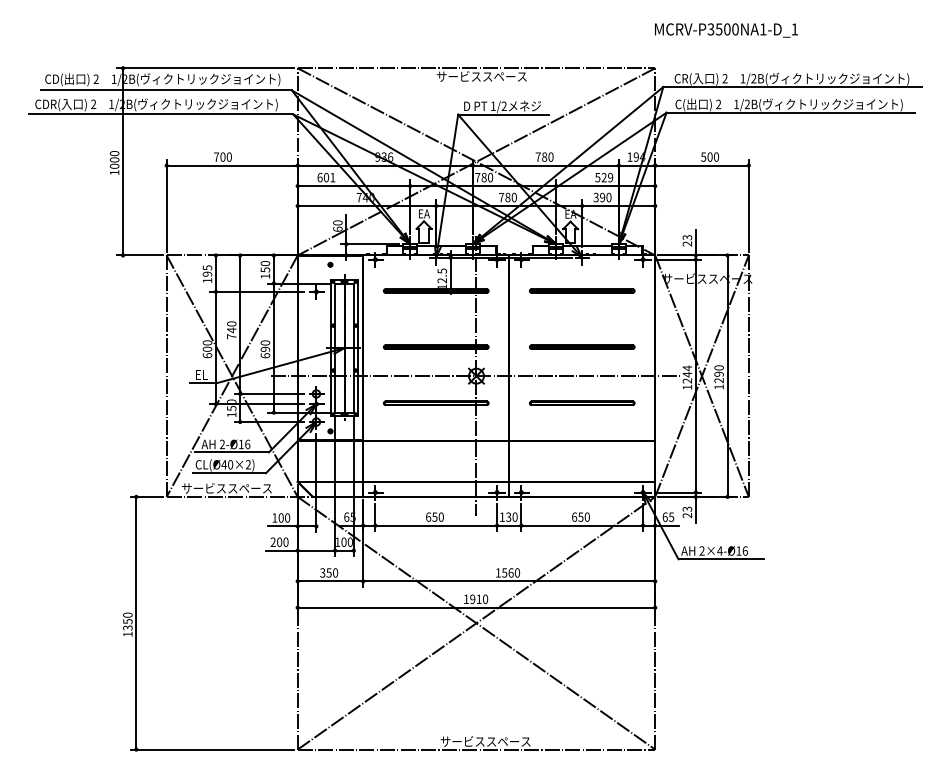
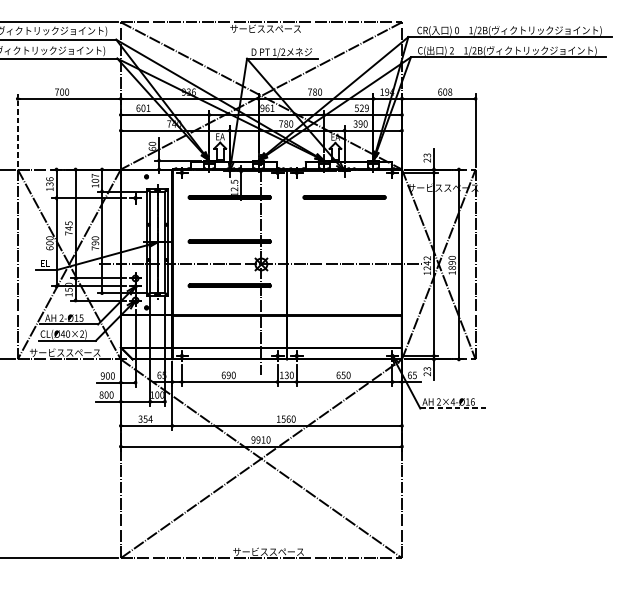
text: (724, 78) -> (456, 30), 2 -> 0
text: (710, 156) -> (445, 91), 500 -> 608
text: (484, 177) -> (267, 108), 780 -> 961
line: (166, 205) -> (17, 130), solid -> dashed
text: (265, 266) -> (95, 178), 150 -> 107
text: (207, 270) -> (49, 181), 195 -> 136
text: (231, 323) -> (68, 223), 740 -> 745
part: (582, 346) -> (344, 241), removed
text: (265, 355) -> (95, 248), 690 -> 790
text: (687, 368) -> (427, 258), 1244 -> 1242
text: (718, 380) -> (451, 267), 1290 -> 1890
part: (582, 402) -> (344, 285), removed
text: (247, 444) -> (81, 318), 2-Ø16 -> 2-Ø15
text: (434, 516) -> (228, 374), 650 -> 690
text: (274, 517) -> (102, 375), 100 -> 900
text: (272, 541) -> (101, 394), 200 -> 800
line: (721, 559) -> (454, 408), solid -> dashed
text: (335, 572) -> (150, 418), 350 -> 354
text: (465, 599) -> (252, 440), 1910 -> 9910

